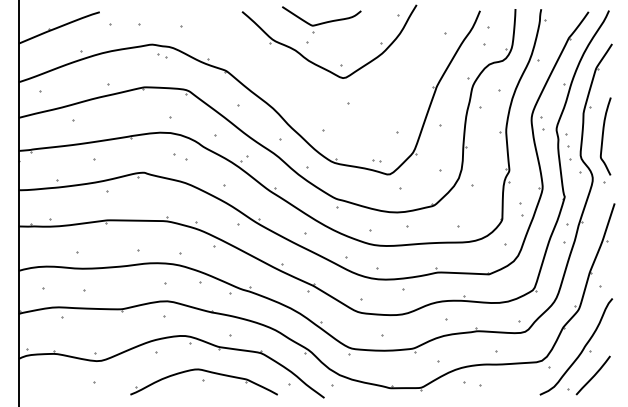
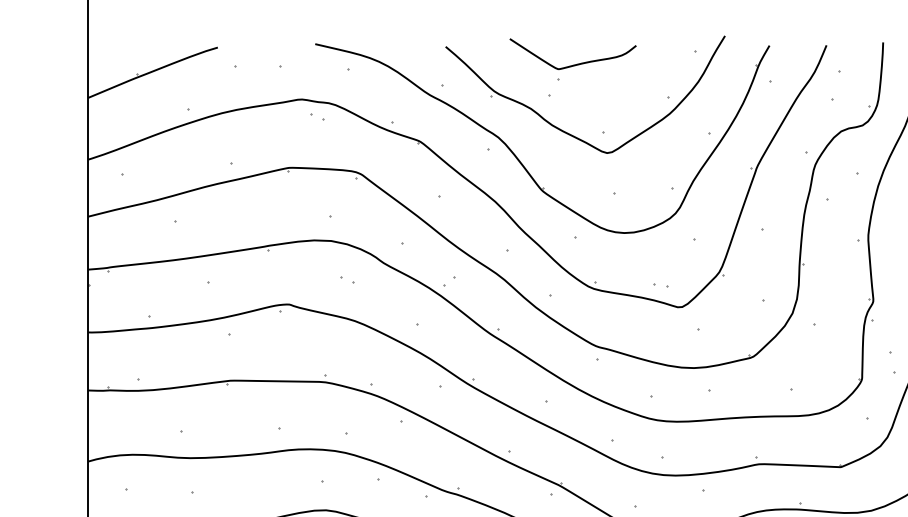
part: (288, 81) -> (519, 158), added
part: (180, 157) -> (346, 280), size x0.62

